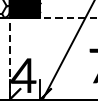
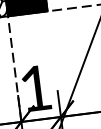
text: (23, 75) -> (35, 88), 4 -> 1

